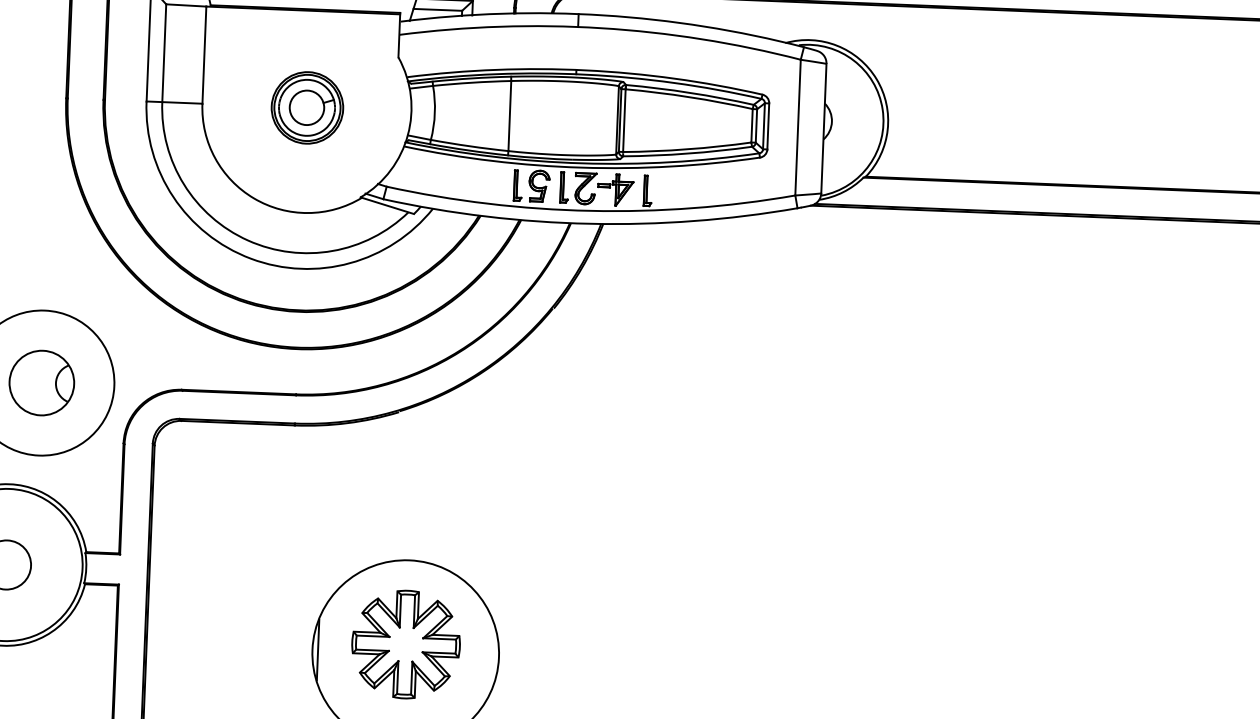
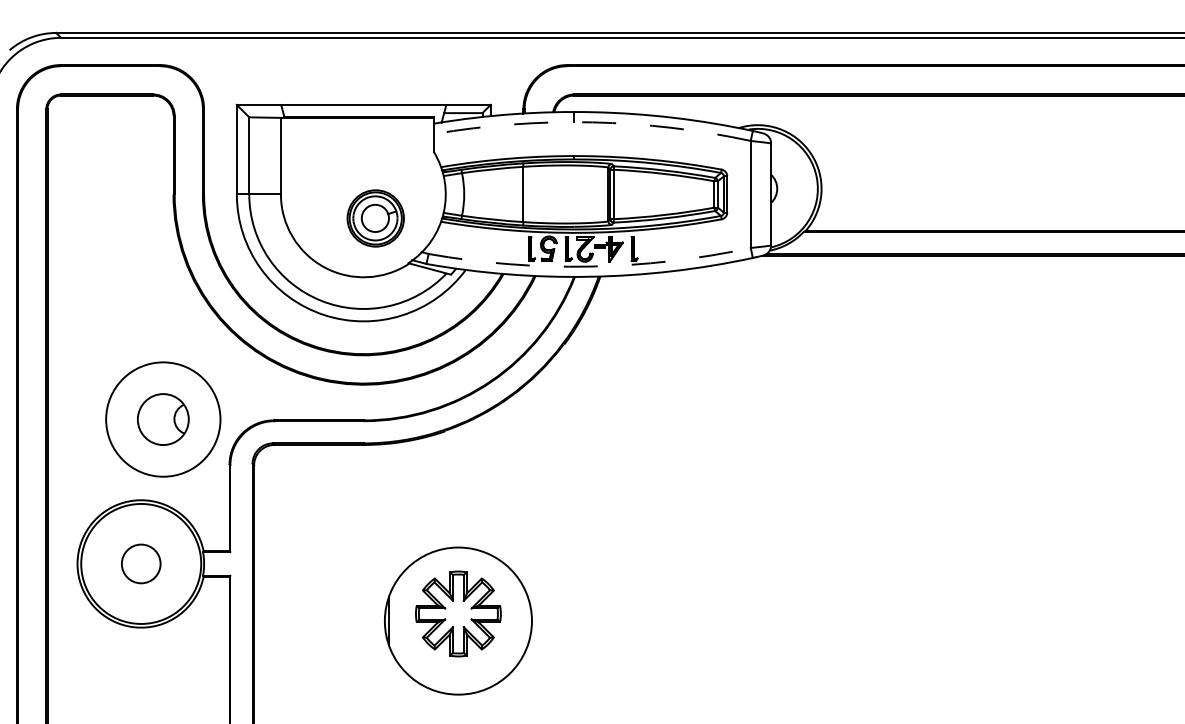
arc: (601, 28) -> (592, 122), solid -> dashed
part: (307, 107) -> (375, 218), moved
arc: (589, 210) -> (589, 266), solid -> dashed

